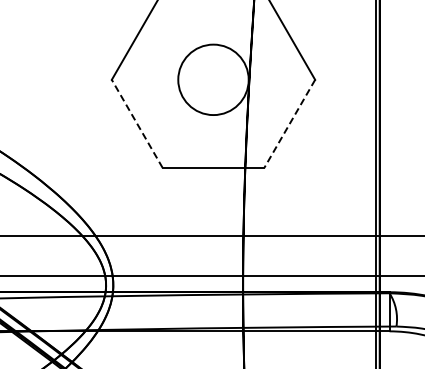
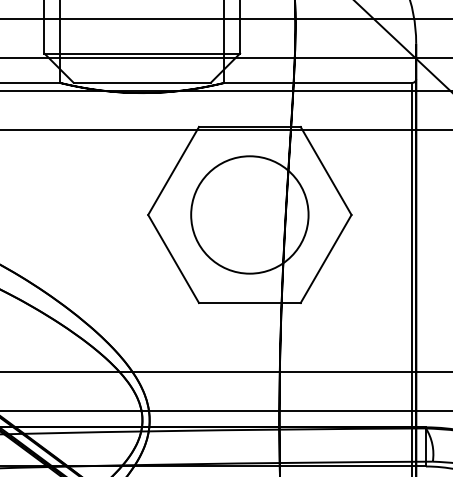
circle: (213, 79) -> (249, 214), size x1.67
line: (137, 124) -> (173, 259), dashed -> solid
line: (290, 124) -> (326, 259), dashed -> solid

